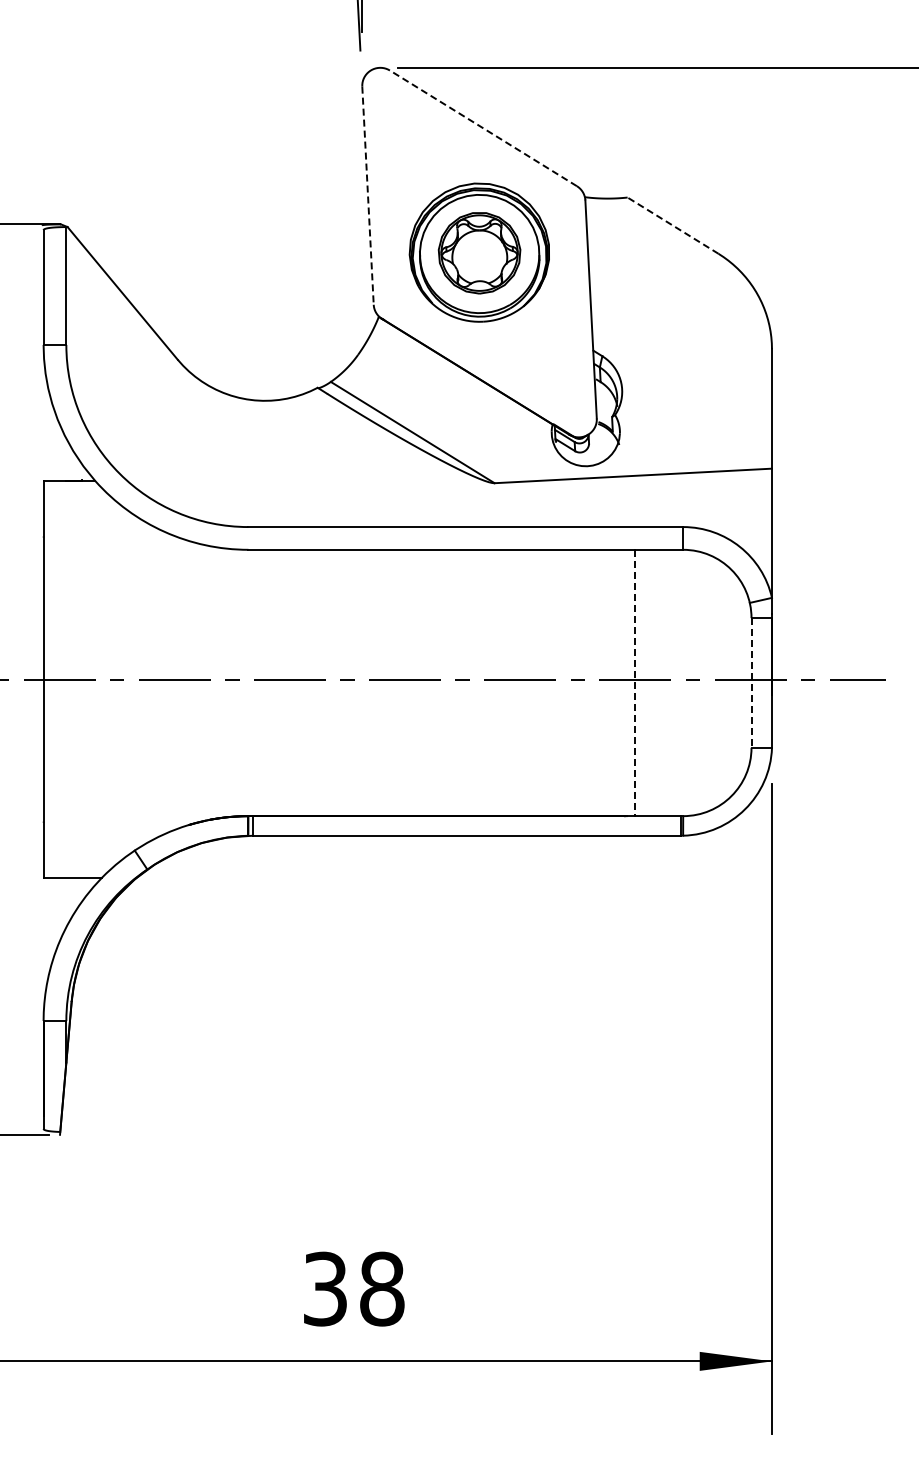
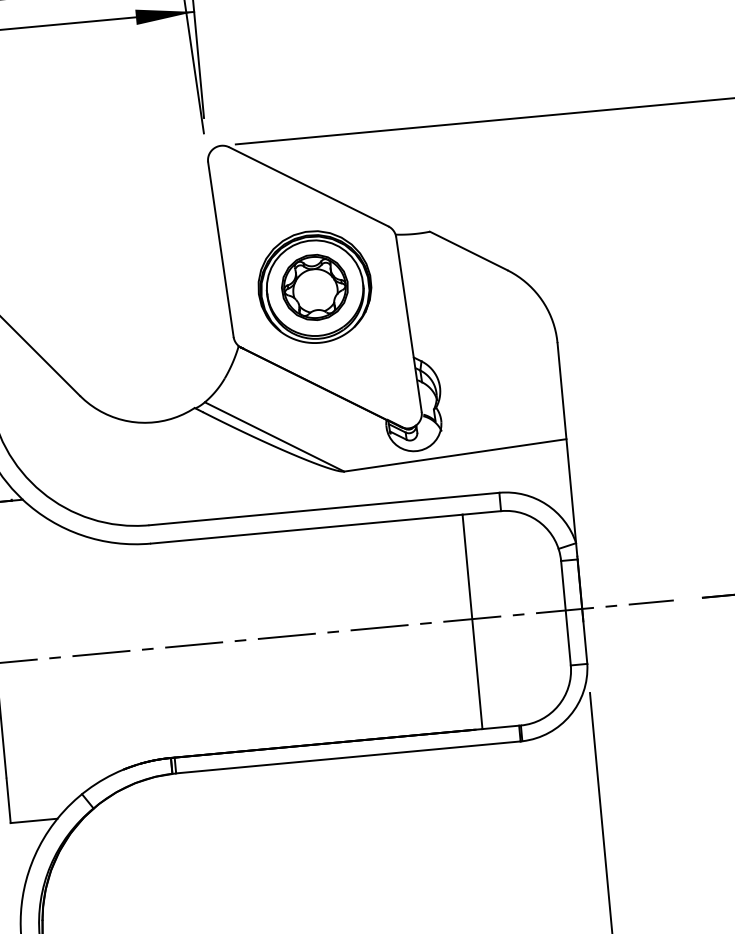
line: (483, 128) -> (308, 186), dashed -> solid
line: (368, 196) -> (221, 250), dashed -> solid
line: (672, 225) -> (468, 250), dashed -> solid
line: (751, 682) -> (565, 612), dashed -> solid
line: (635, 683) -> (472, 622), dashed -> solid

